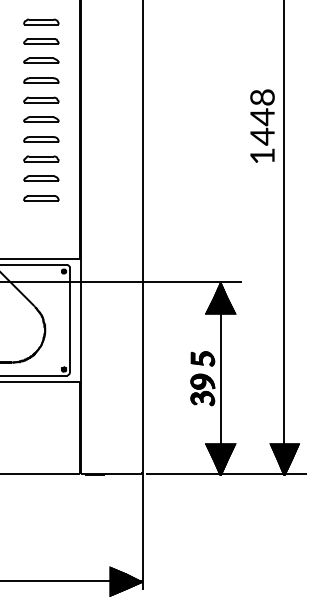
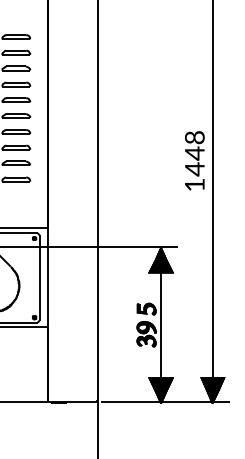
text: (262, 125) -> (194, 160), moved

